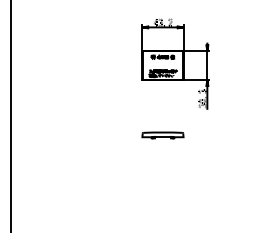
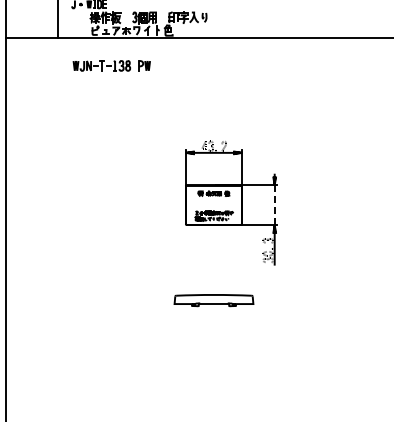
line: (207, 65) -> (274, 205), solid -> dashed
part: (162, 135) -> (213, 300), size x1.4

